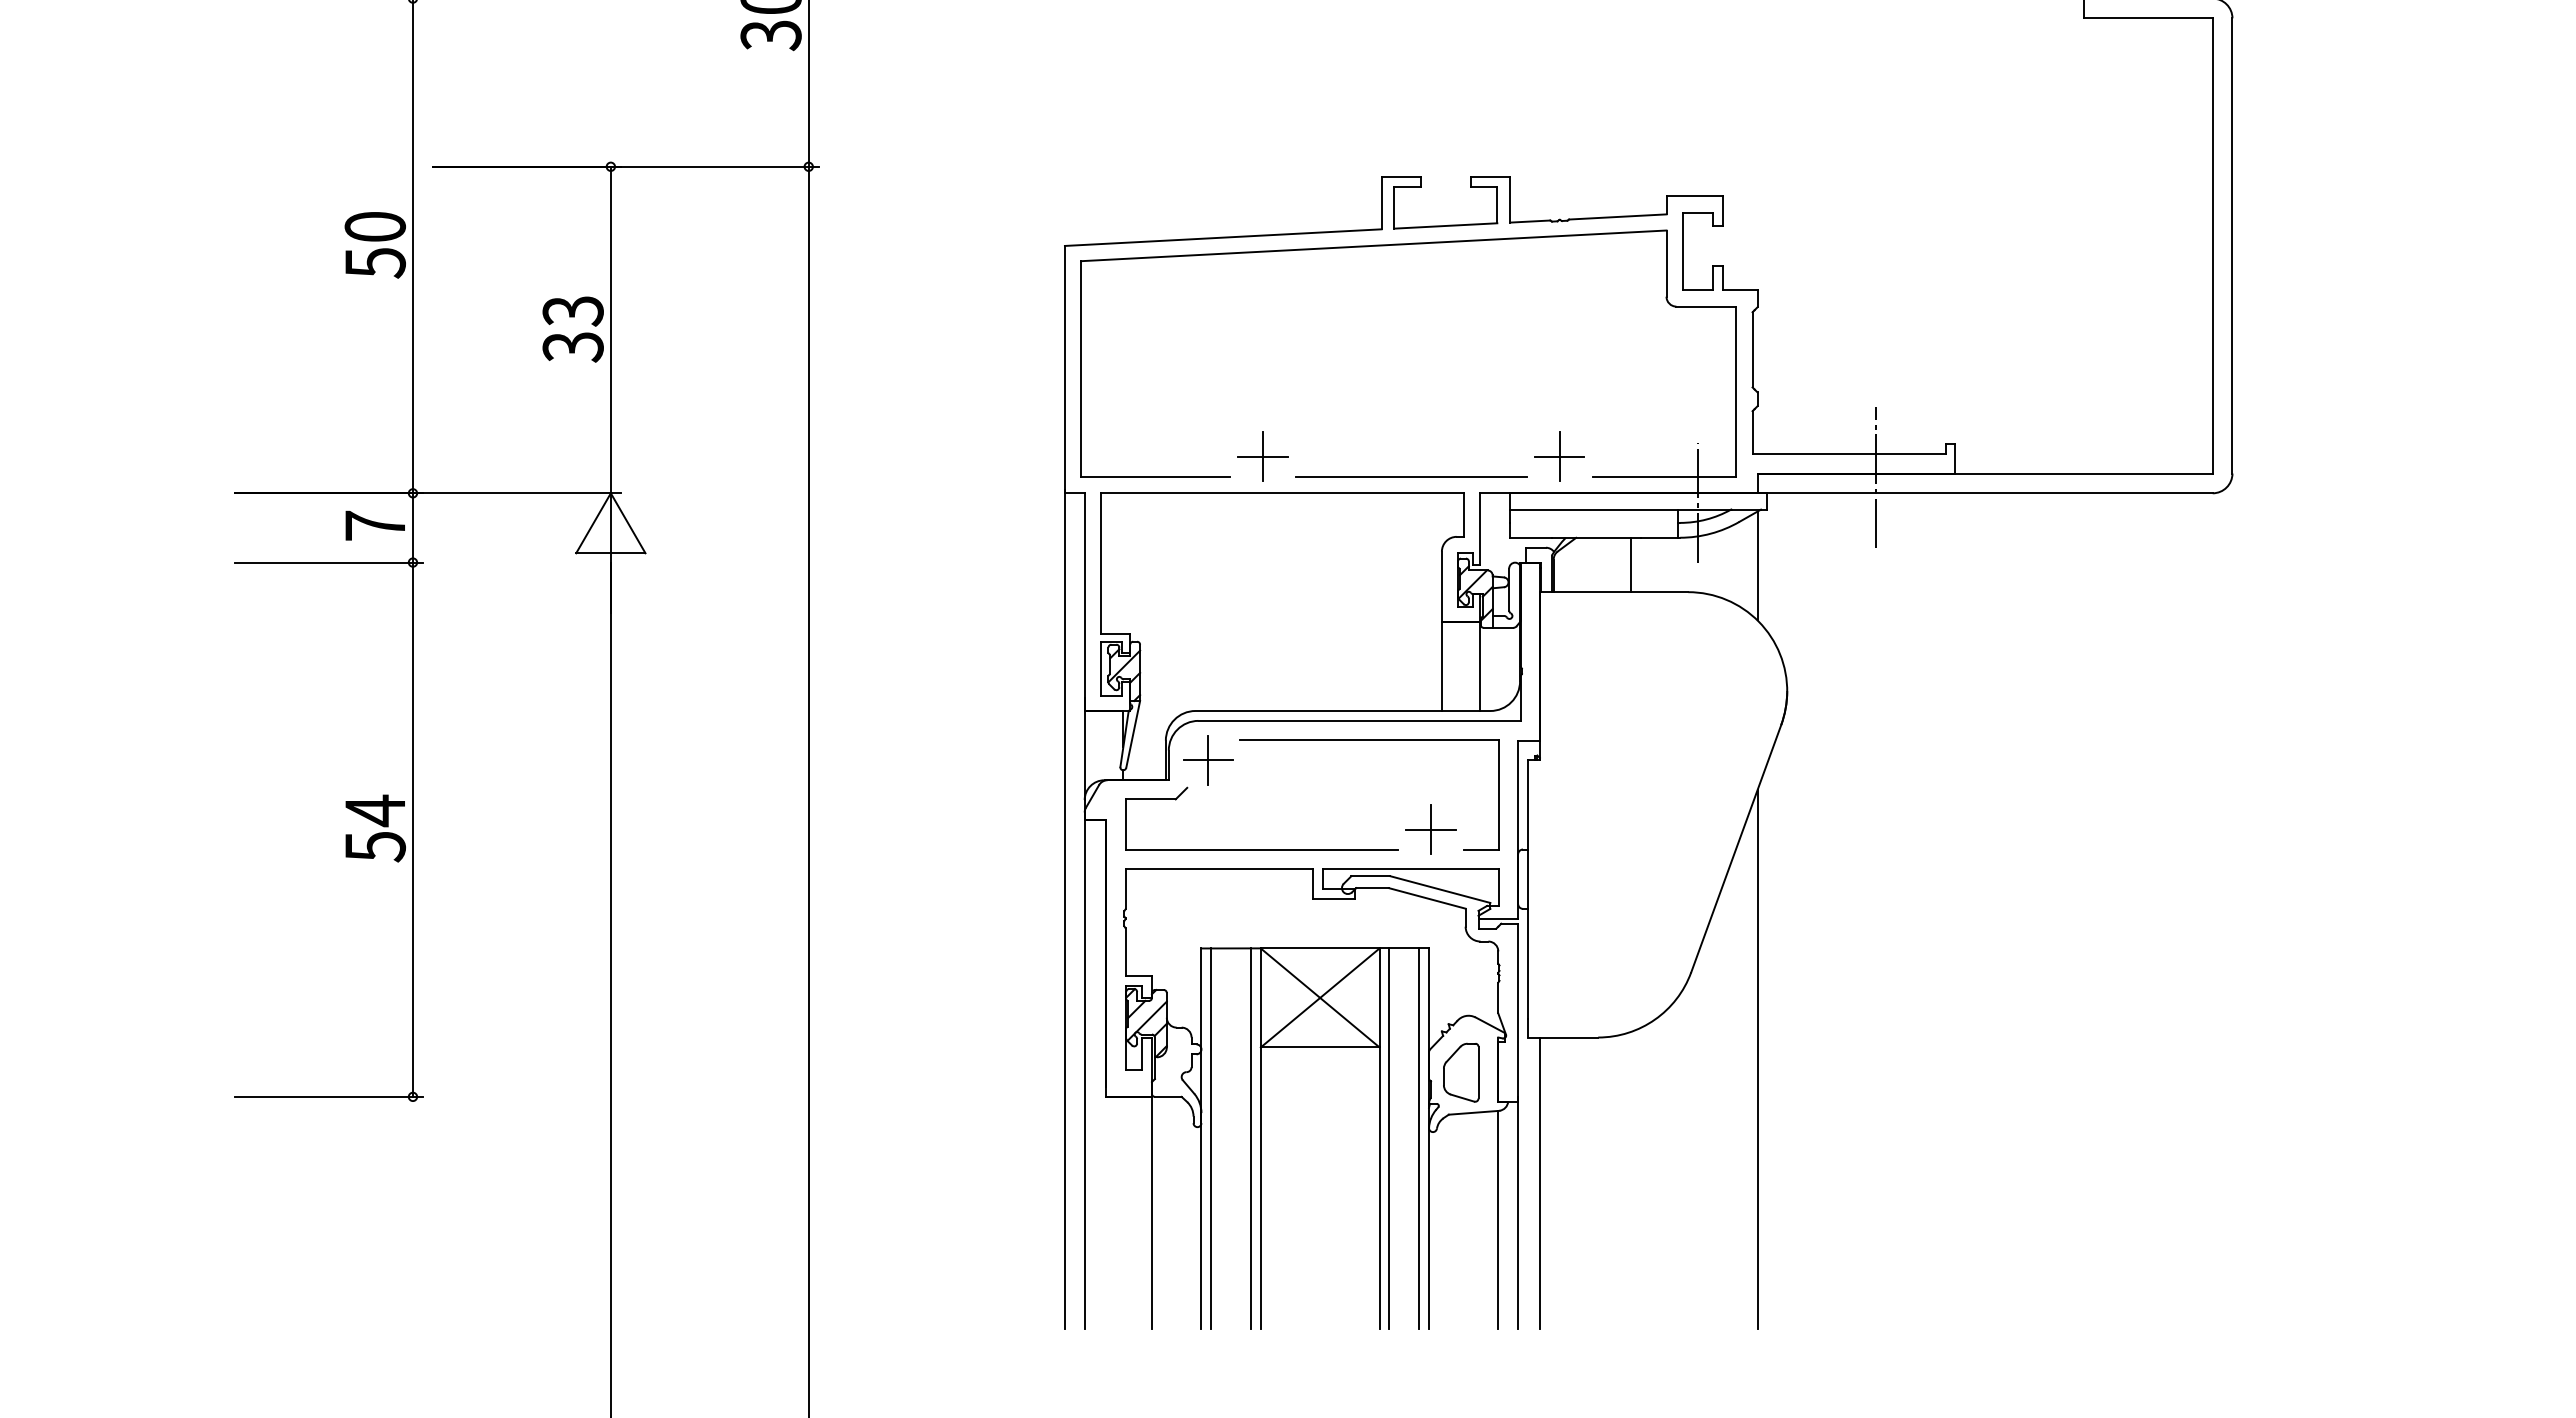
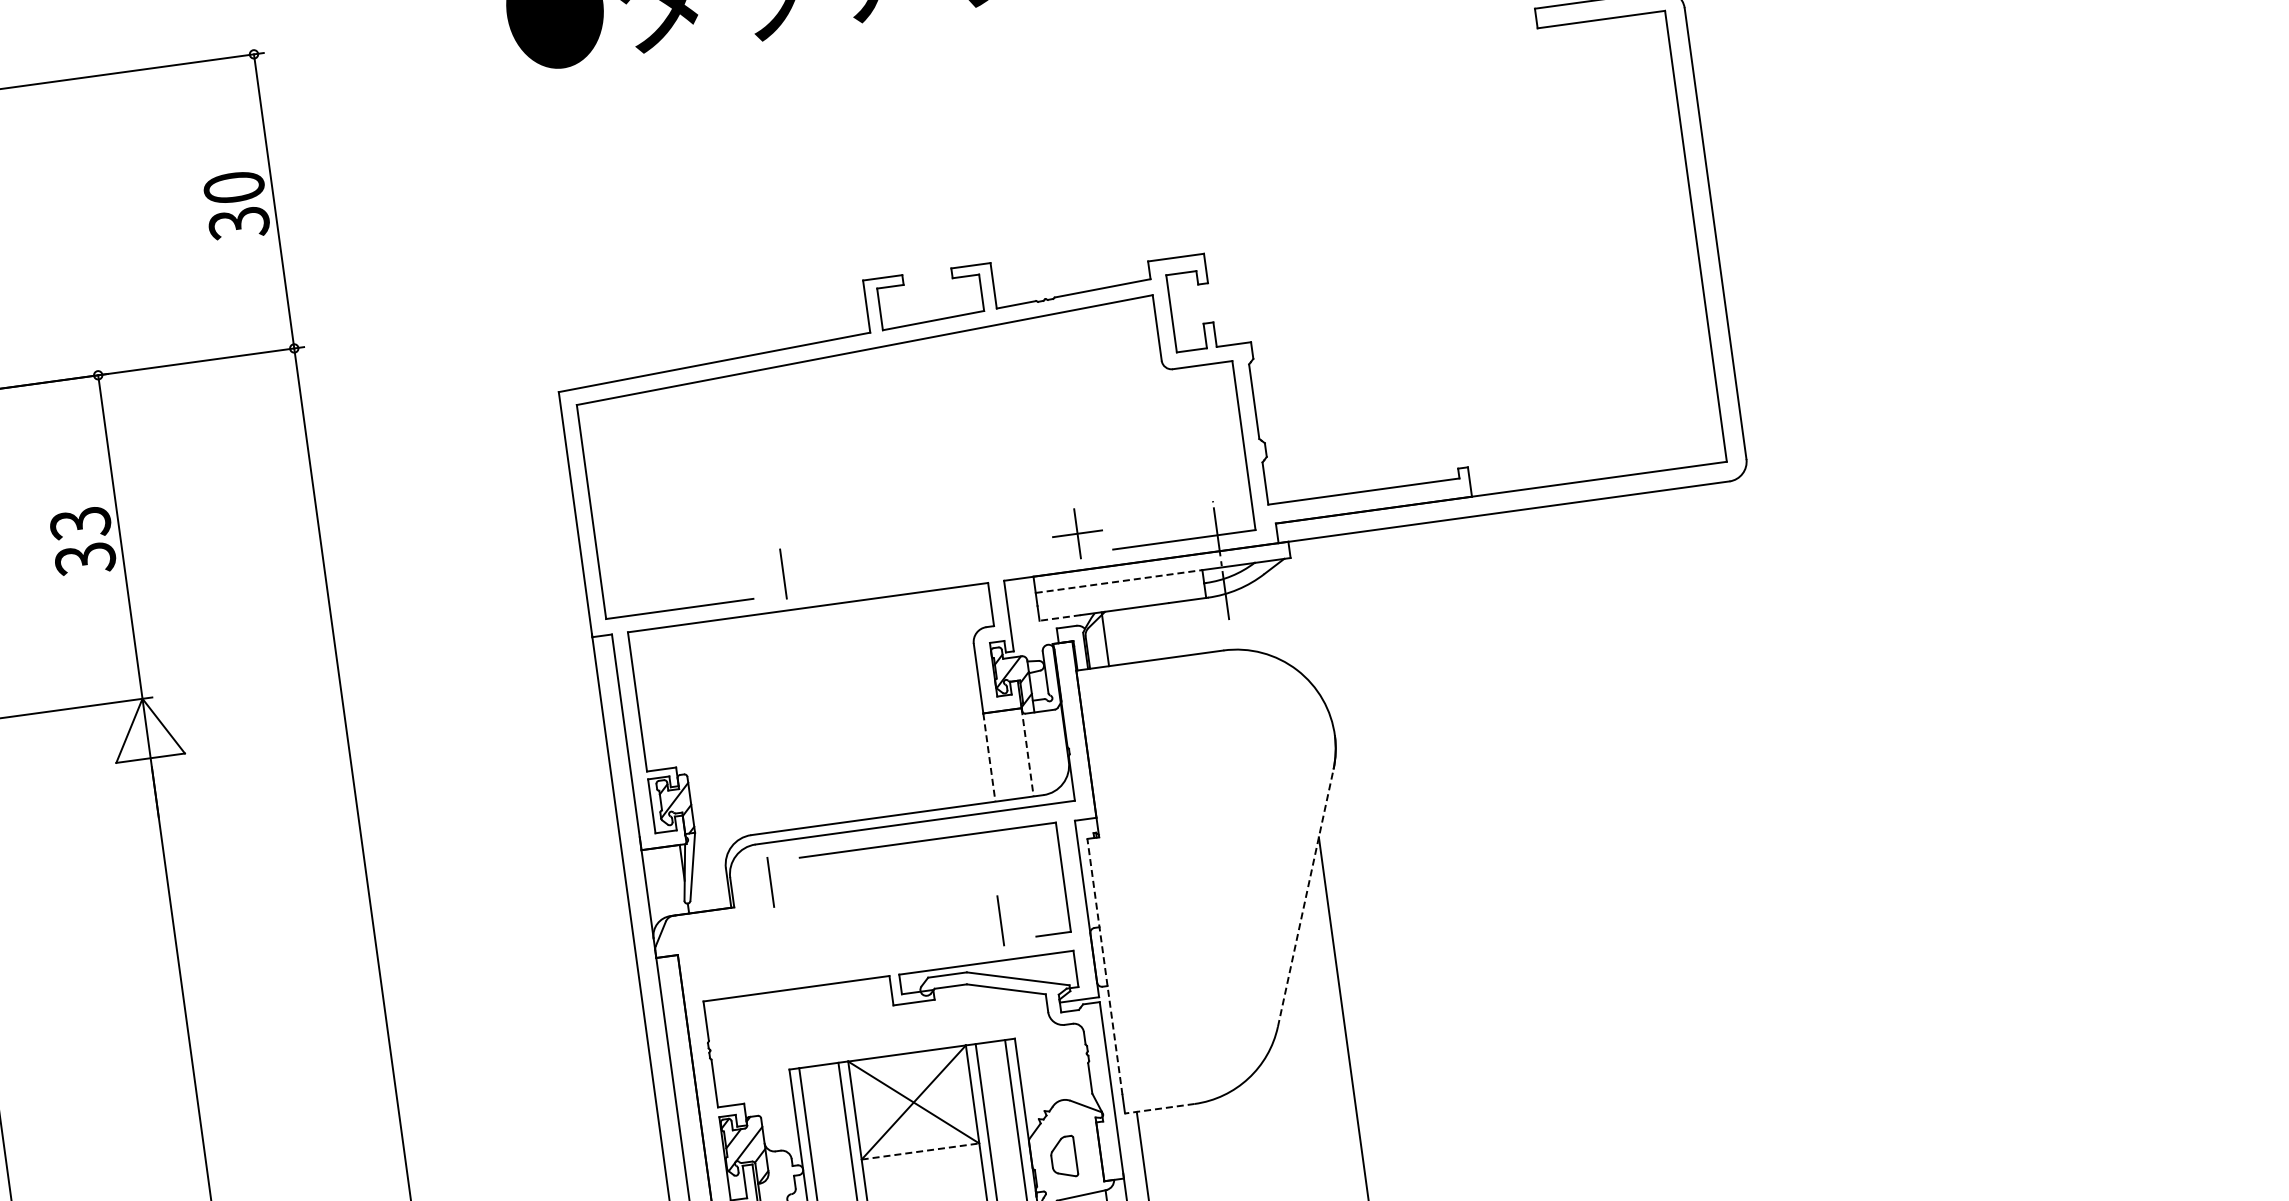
line: (1262, 456) -> (783, 573), removed
line: (1410, 477) -> (932, 574), removed
line: (1876, 477) -> (1394, 511), removed
line: (1594, 509) -> (1119, 581), solid -> dashed
line: (1530, 537) -> (1059, 617), solid -> dashed
line: (1630, 564) -> (1104, 638), moved
line: (1757, 565) -> (1288, 614), removed
line: (1441, 666) -> (988, 757), solid -> dashed
line: (1480, 666) -> (1027, 752), solid -> dashed
line: (1208, 760) -> (770, 882), removed
line: (1430, 829) -> (1000, 920), removed
line: (1736, 848) -> (1305, 897), solid -> dashed
part: (1261, 849) -> (835, 963), removed
line: (1527, 889) -> (1104, 966), solid -> dashed
line: (1562, 1037) -> (1159, 1108), solid -> dashed
line: (1320, 1047) -> (920, 1151), solid -> dashed
part: (1461, 1072) -> (1063, 1157), size x0.7

